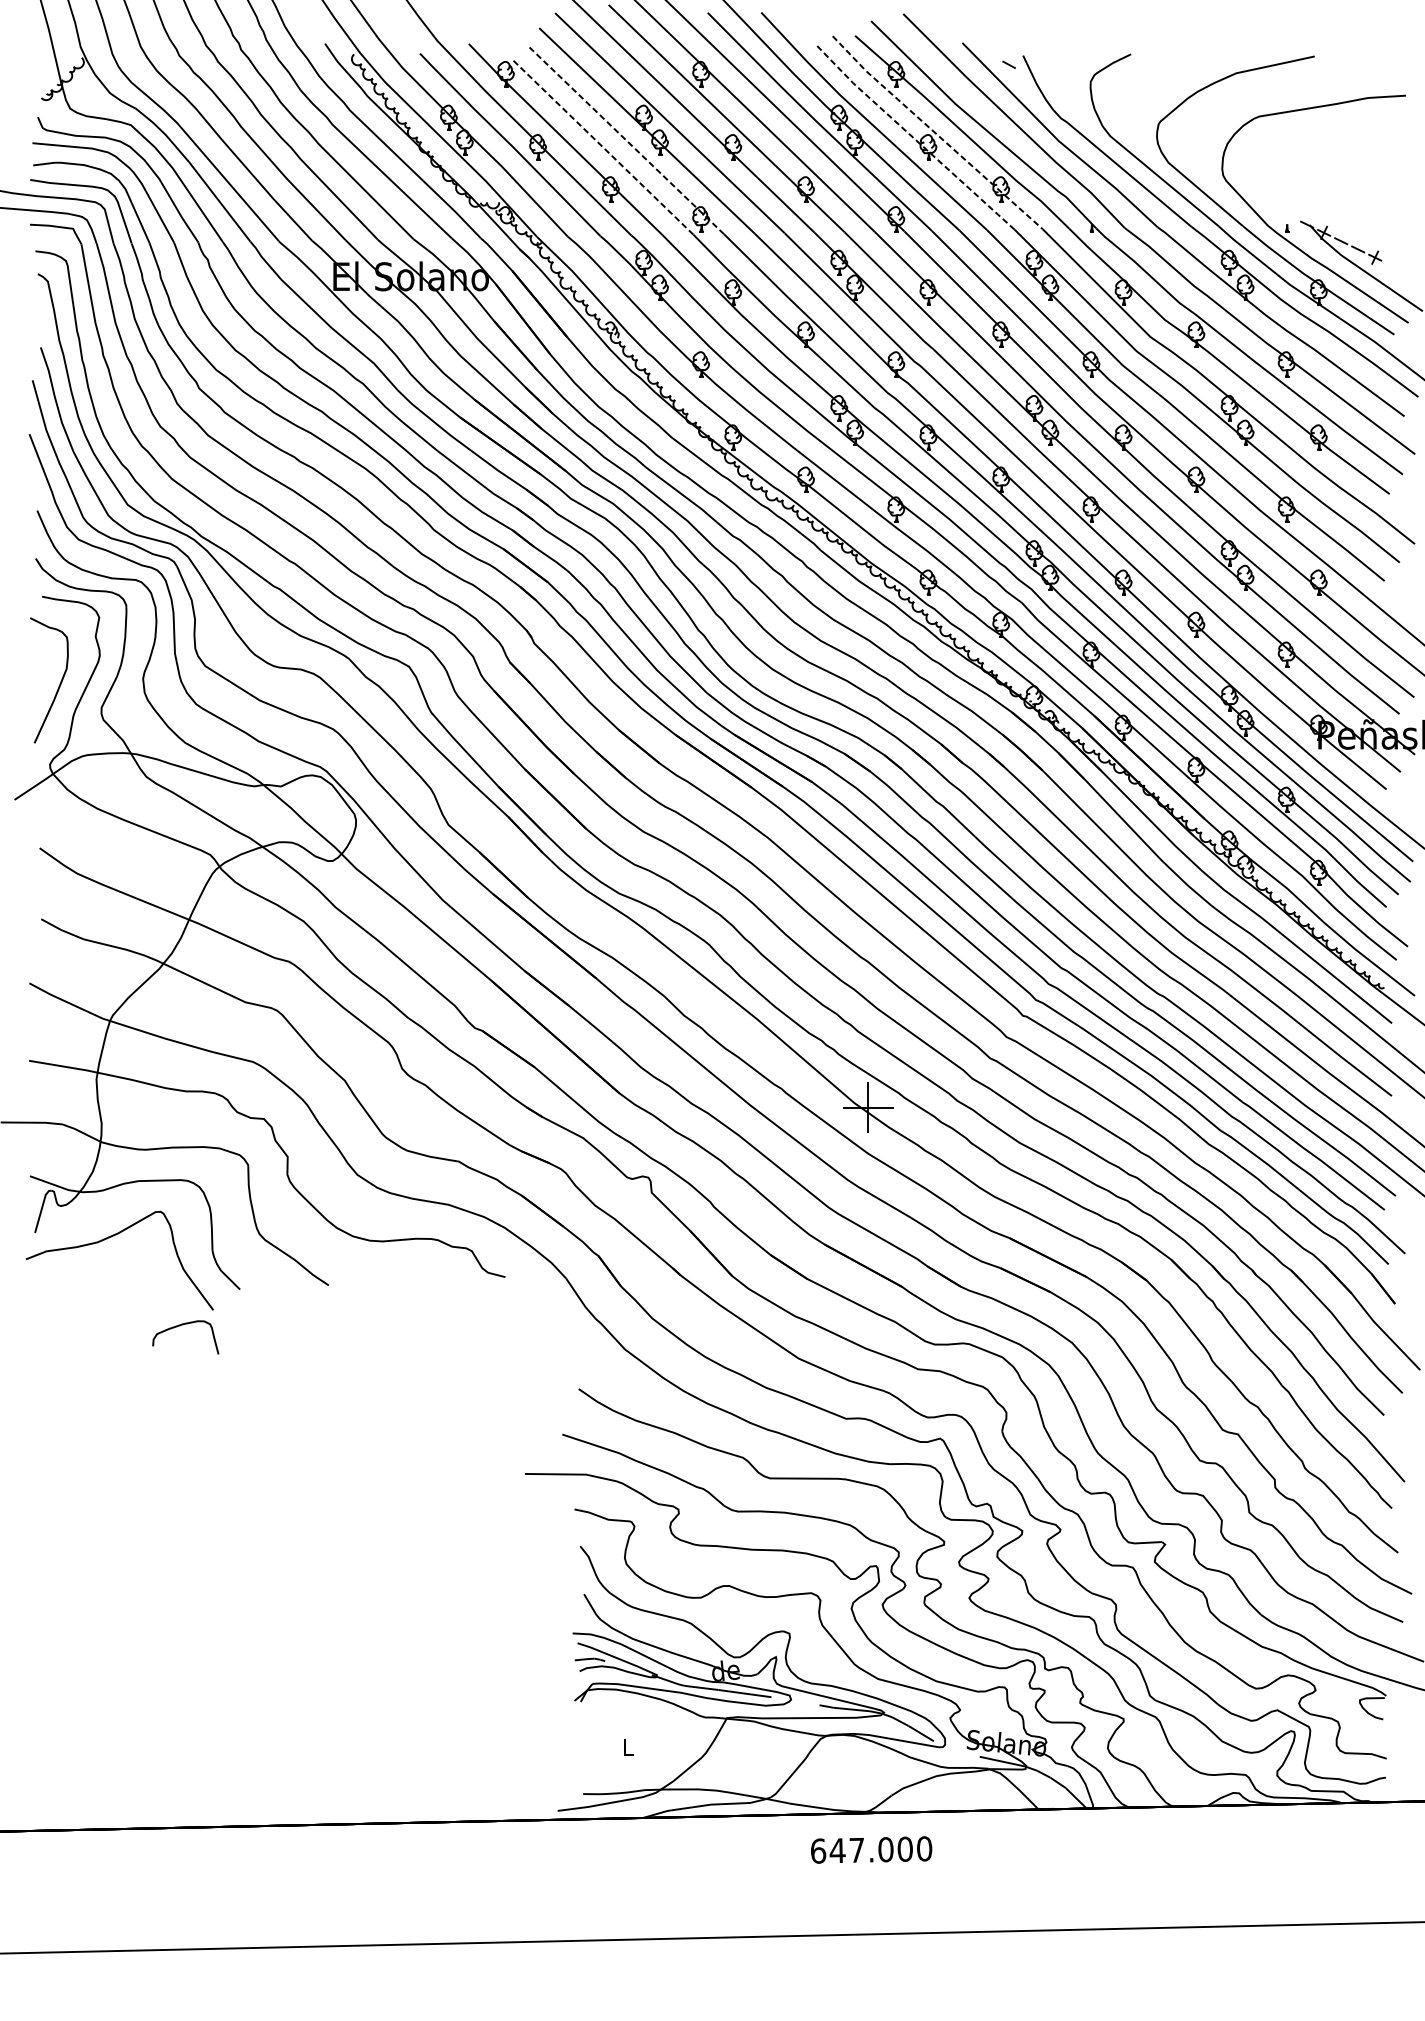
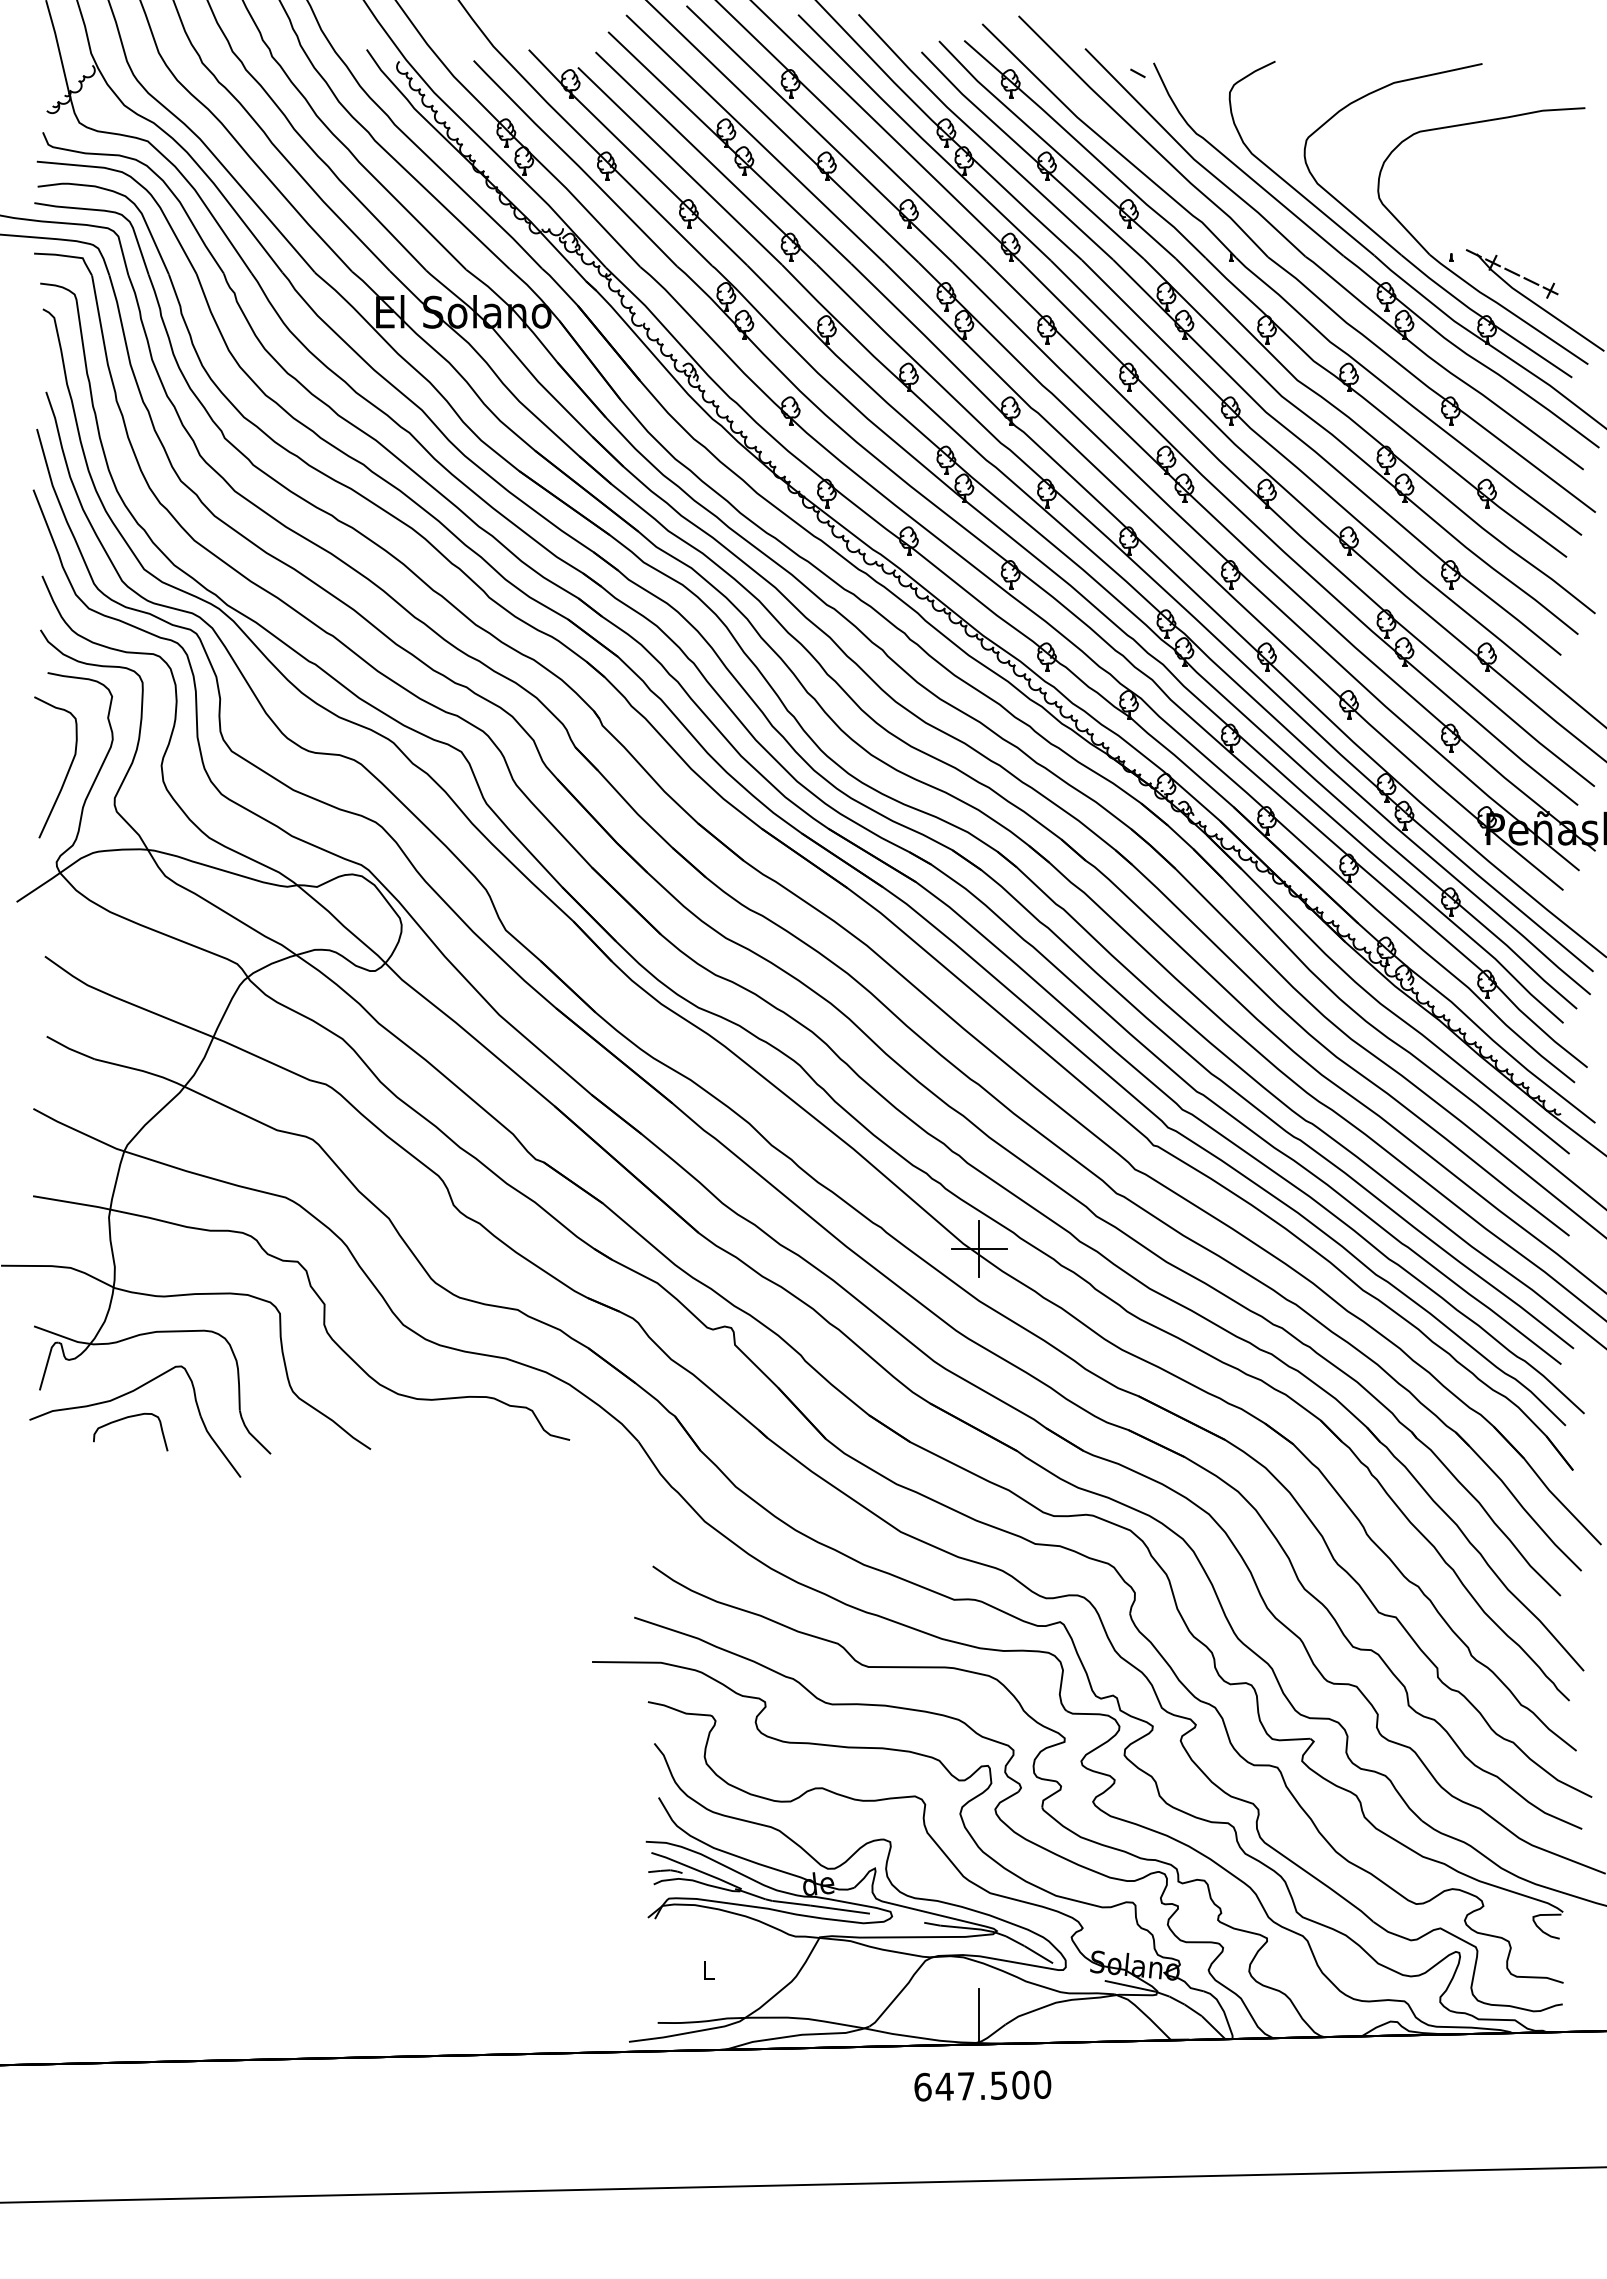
line: (936, 133) -> (1055, 150), dashed -> solid
line: (913, 138) -> (1030, 156), dashed -> solid
line: (625, 139) -> (705, 157), dashed -> solid
line: (602, 147) -> (679, 166), dashed -> solid
curve: (182, 1325) -> (127, 1418), moved
line: (868, 1788) -> (979, 2016), added
text: (885, 1849) -> (998, 2085), 647.000 -> 647.500

